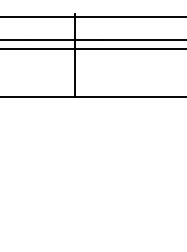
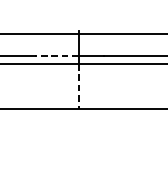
line: (51, 40) -> (56, 56), solid -> dashed
line: (74, 72) -> (78, 86), solid -> dashed

